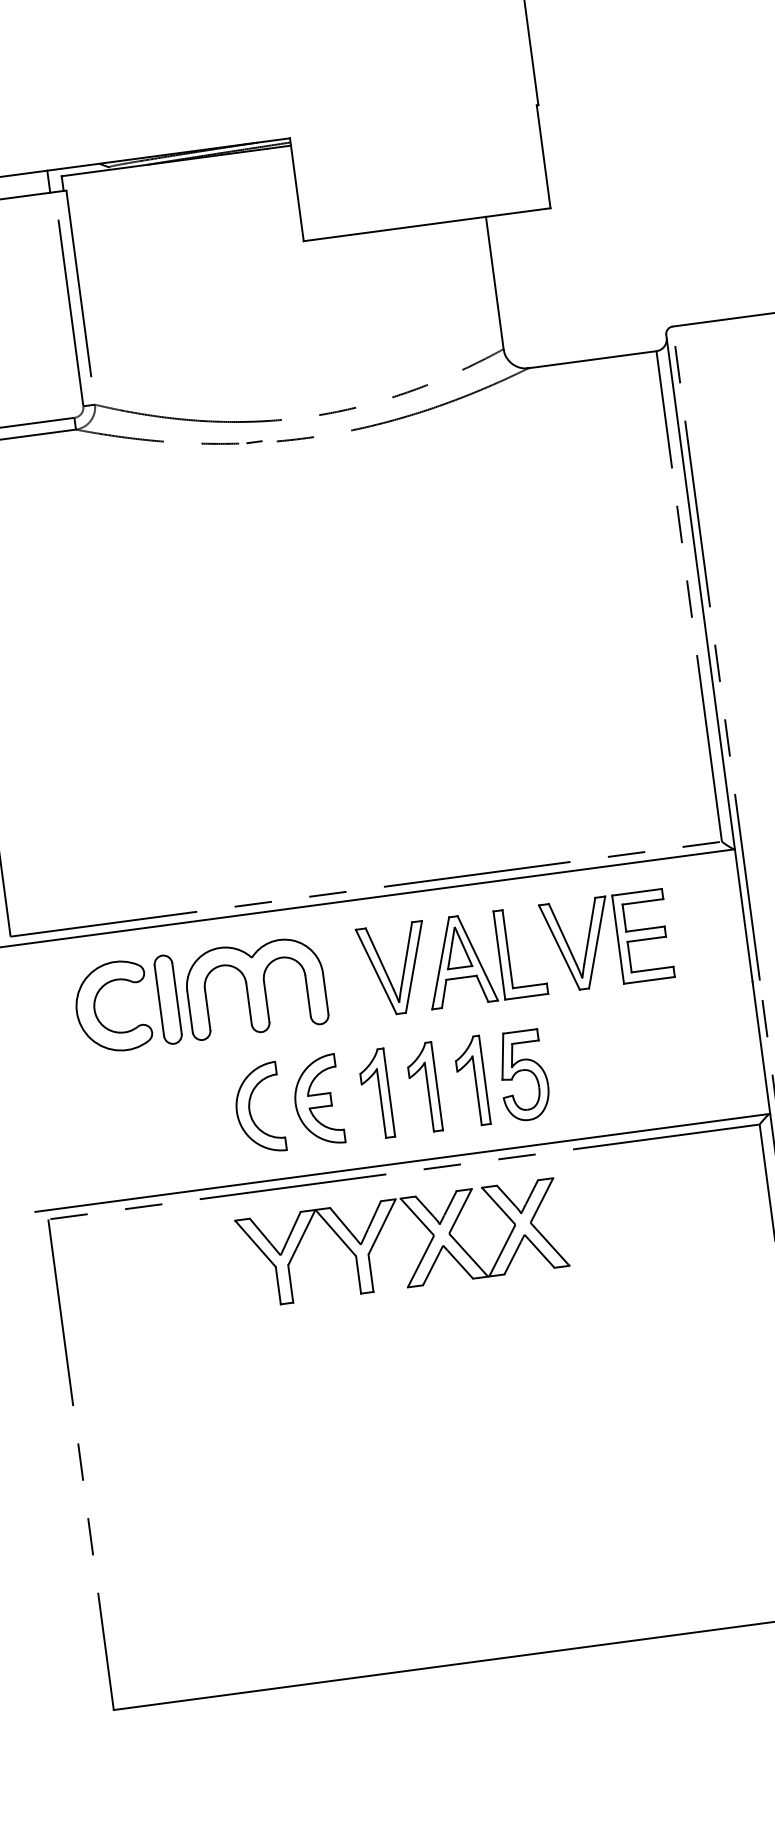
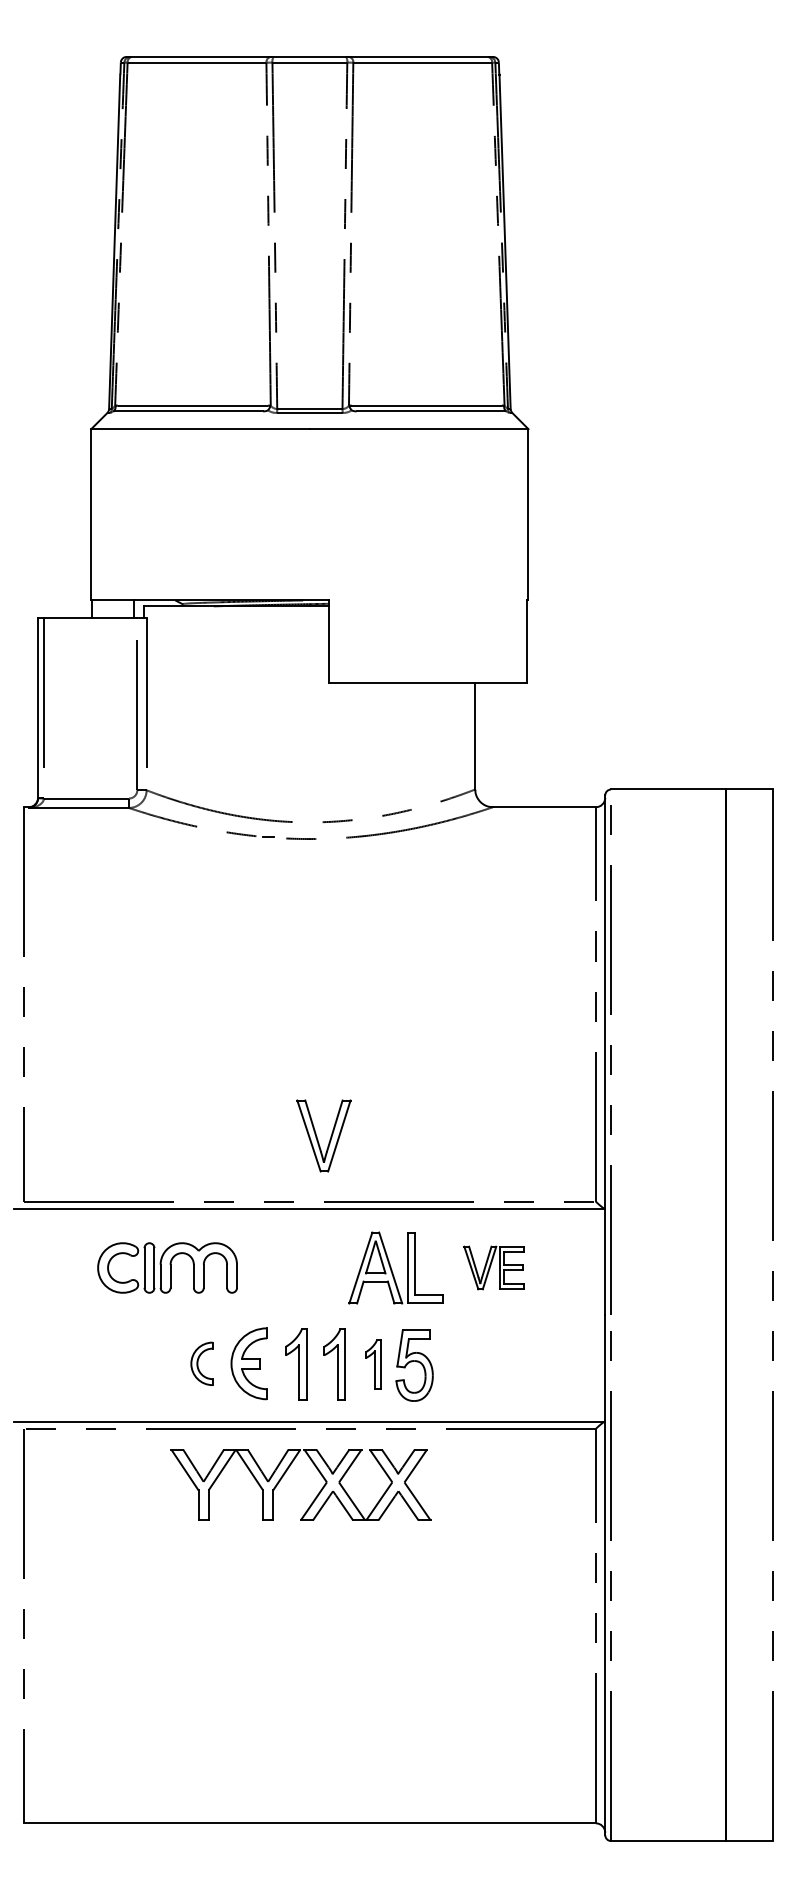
part: (605, 940) -> (493, 1267), size x0.6
part: (386, 971) -> (317, 1136), moved
part: (200, 994) -> (167, 1267), size x0.7
part: (472, 1081) -> (373, 1364), size x0.7
part: (258, 1108) -> (201, 1363), size x0.6

